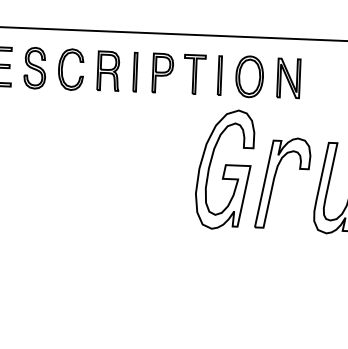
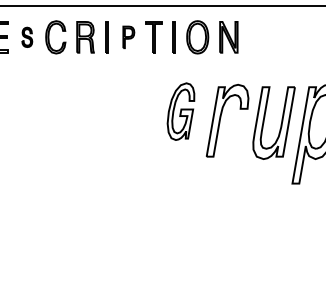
part: (35, 68) -> (27, 37), size x0.6
part: (162, 73) -> (128, 37), size x0.7
part: (224, 169) -> (180, 111), size x0.6

